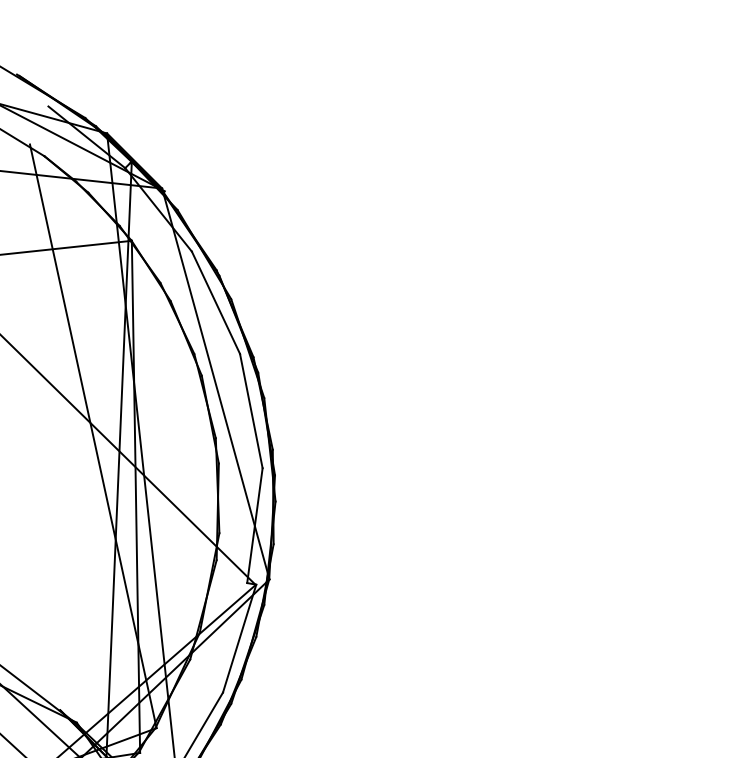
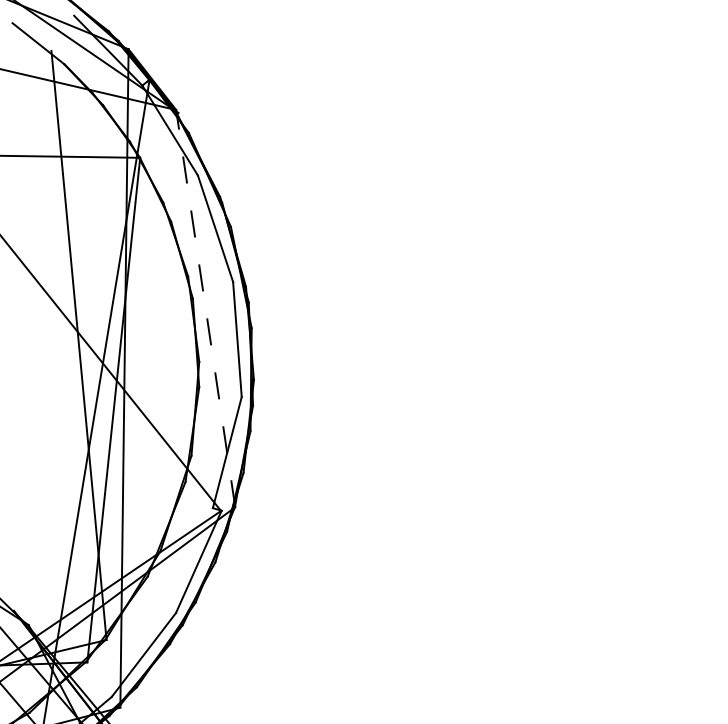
line: (215, 384) -> (205, 309), solid -> dashed

